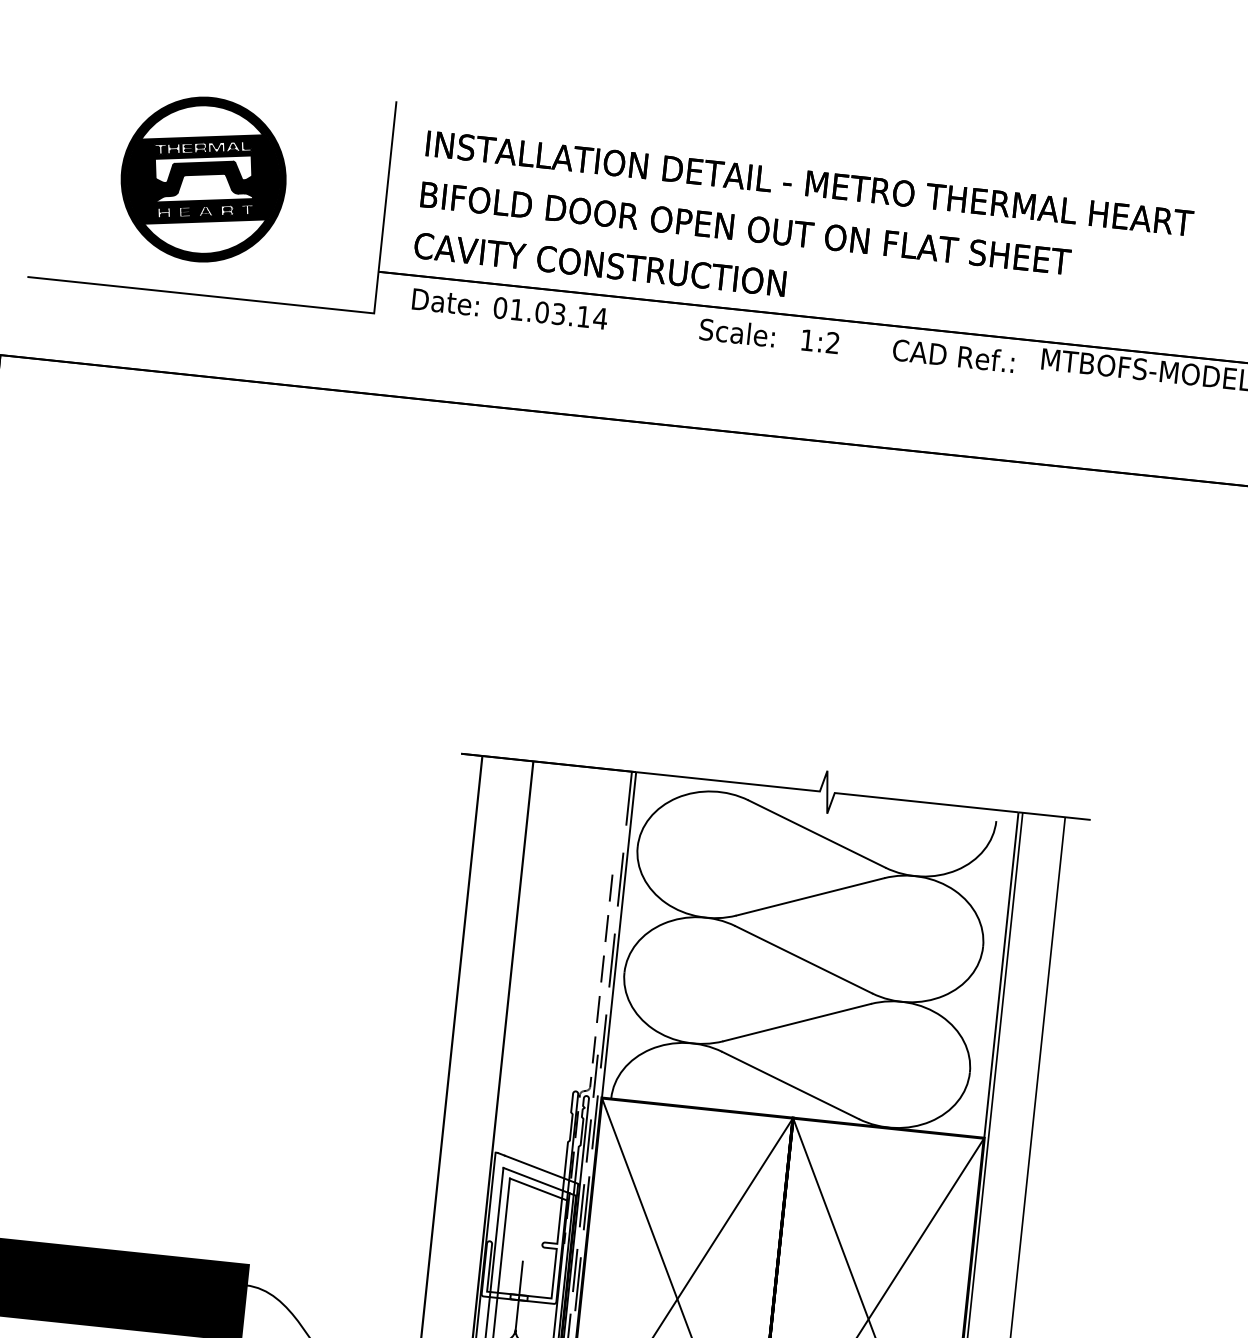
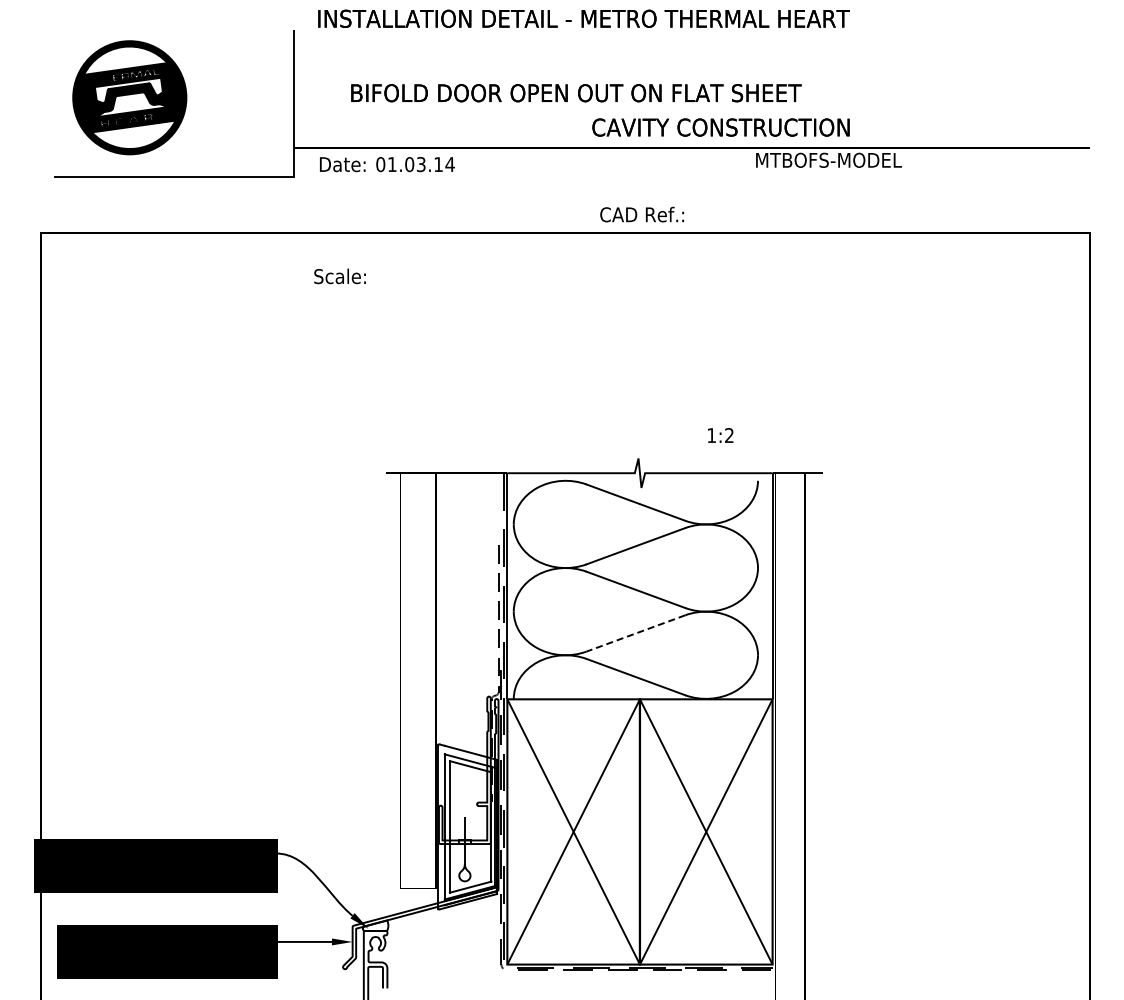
part: (203, 179) -> (129, 97), moved
text: (809, 183) -> (583, 18), moved
text: (745, 228) -> (576, 93), moved
text: (599, 264) -> (720, 127), moved
text: (736, 332) -> (339, 276), moved
text: (820, 341) -> (720, 435), moved
text: (952, 355) -> (641, 214), moved
line: (796, 1022) -> (635, 633), solid -> dashed

